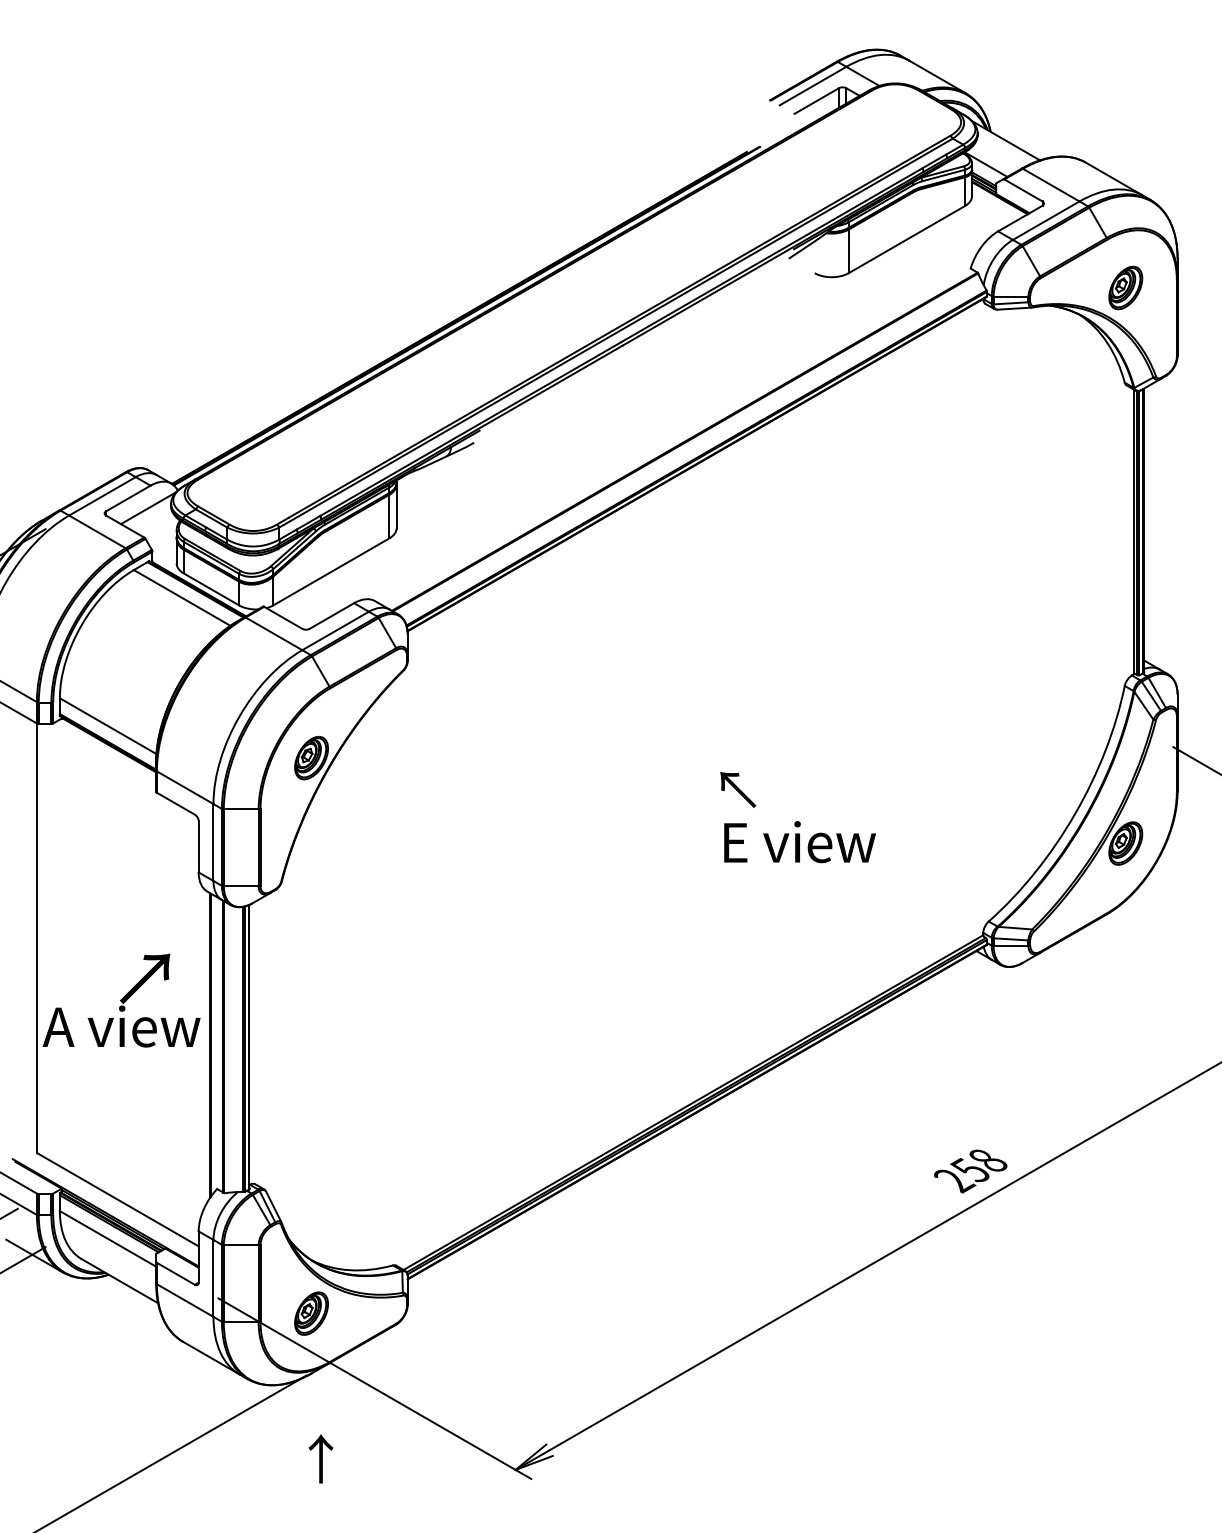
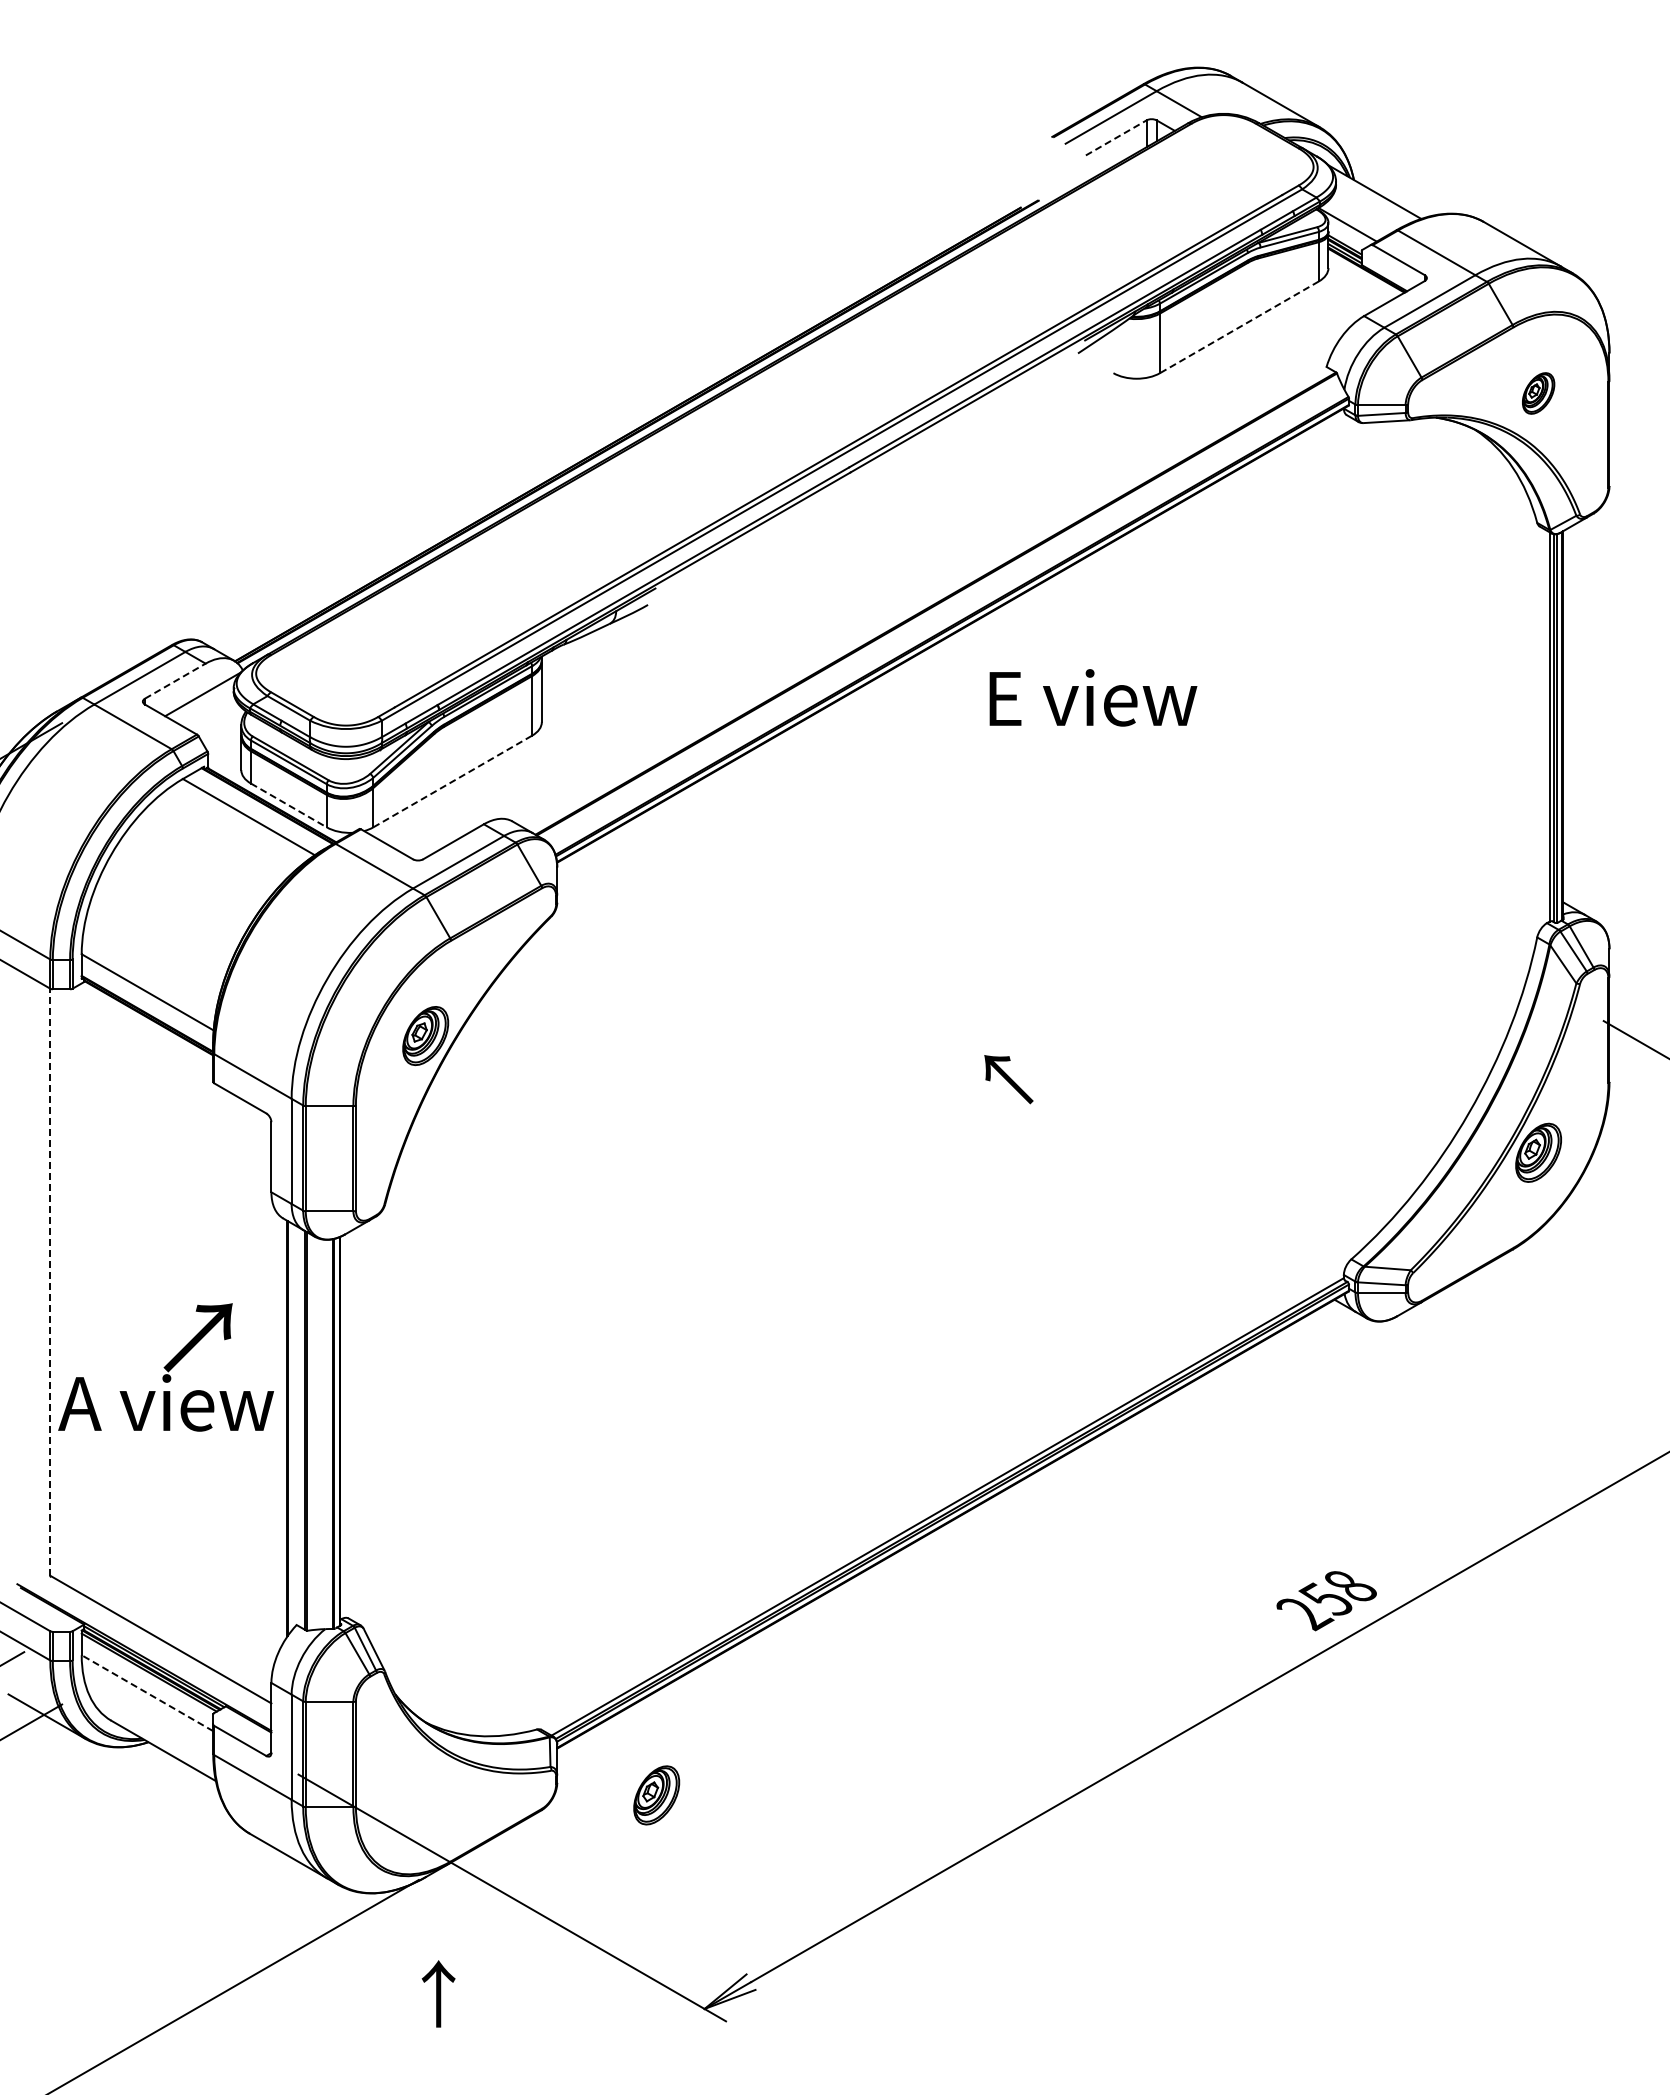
line: (816, 100) -> (1116, 137), solid -> dashed
line: (906, 239) -> (1239, 327), solid -> dashed
part: (1125, 288) -> (1538, 393), size x0.7
line: (128, 498) -> (175, 680), solid -> dashed
line: (331, 571) -> (452, 781), solid -> dashed
line: (211, 589) -> (288, 805), solid -> dashed
text: (800, 841) -> (1093, 697), moved
line: (37, 938) -> (50, 1282), solid -> dashed
line: (108, 1239) -> (147, 1693), solid -> dashed
part: (311, 1313) -> (656, 1795), moved

